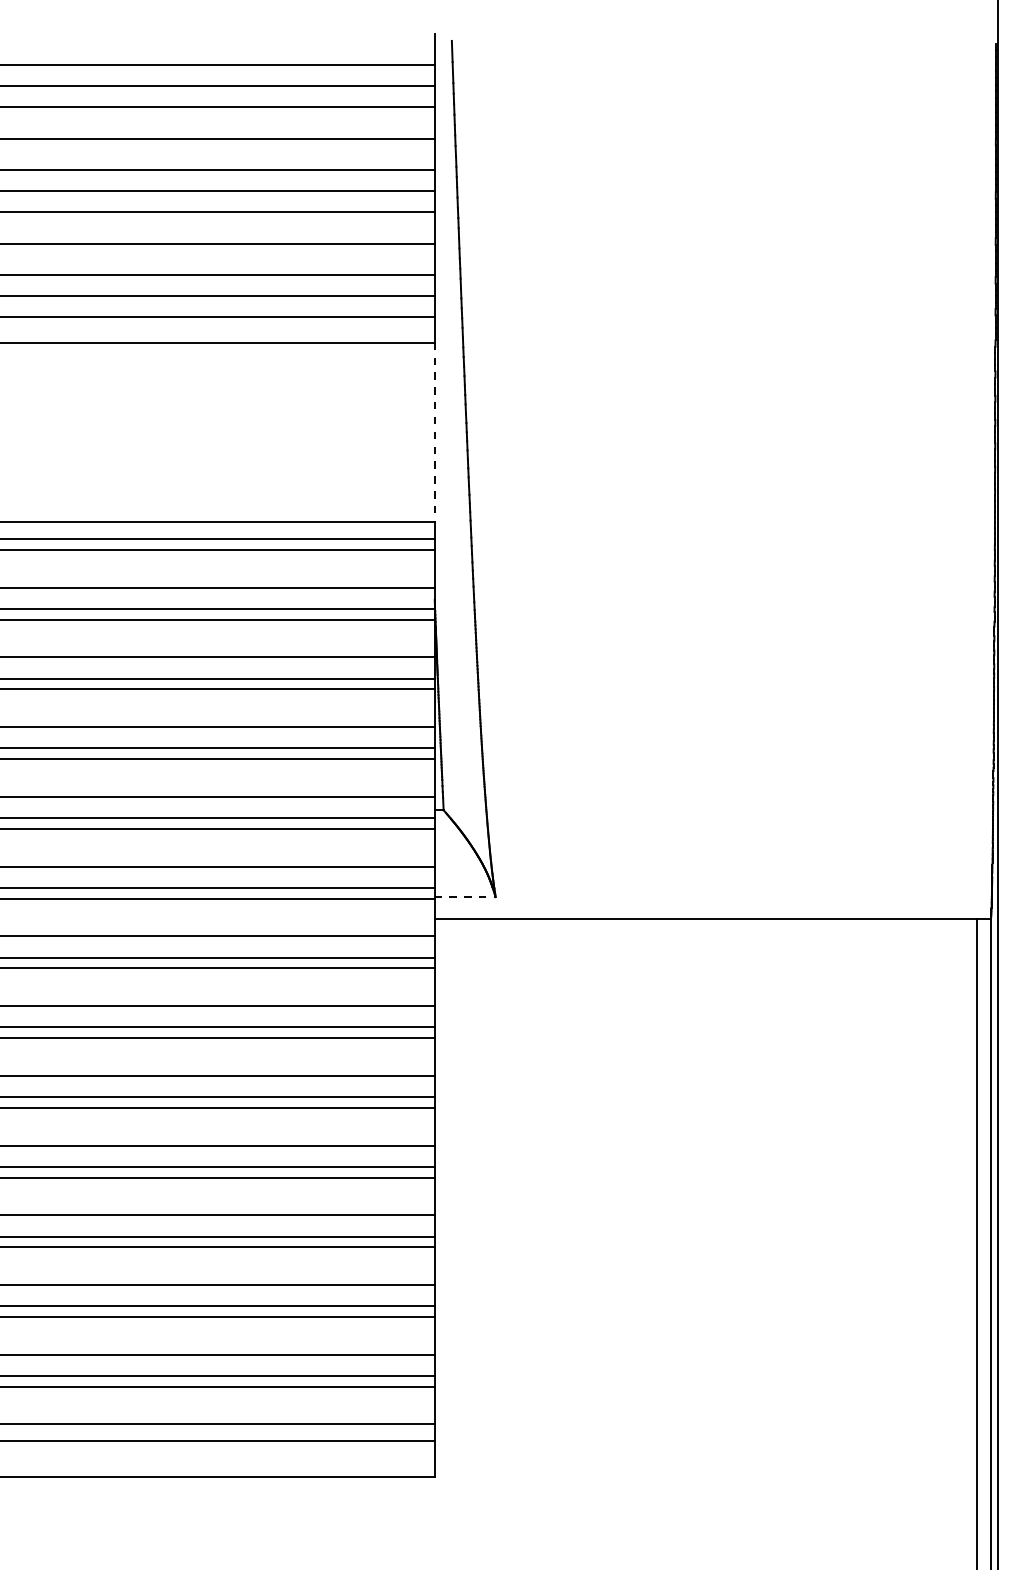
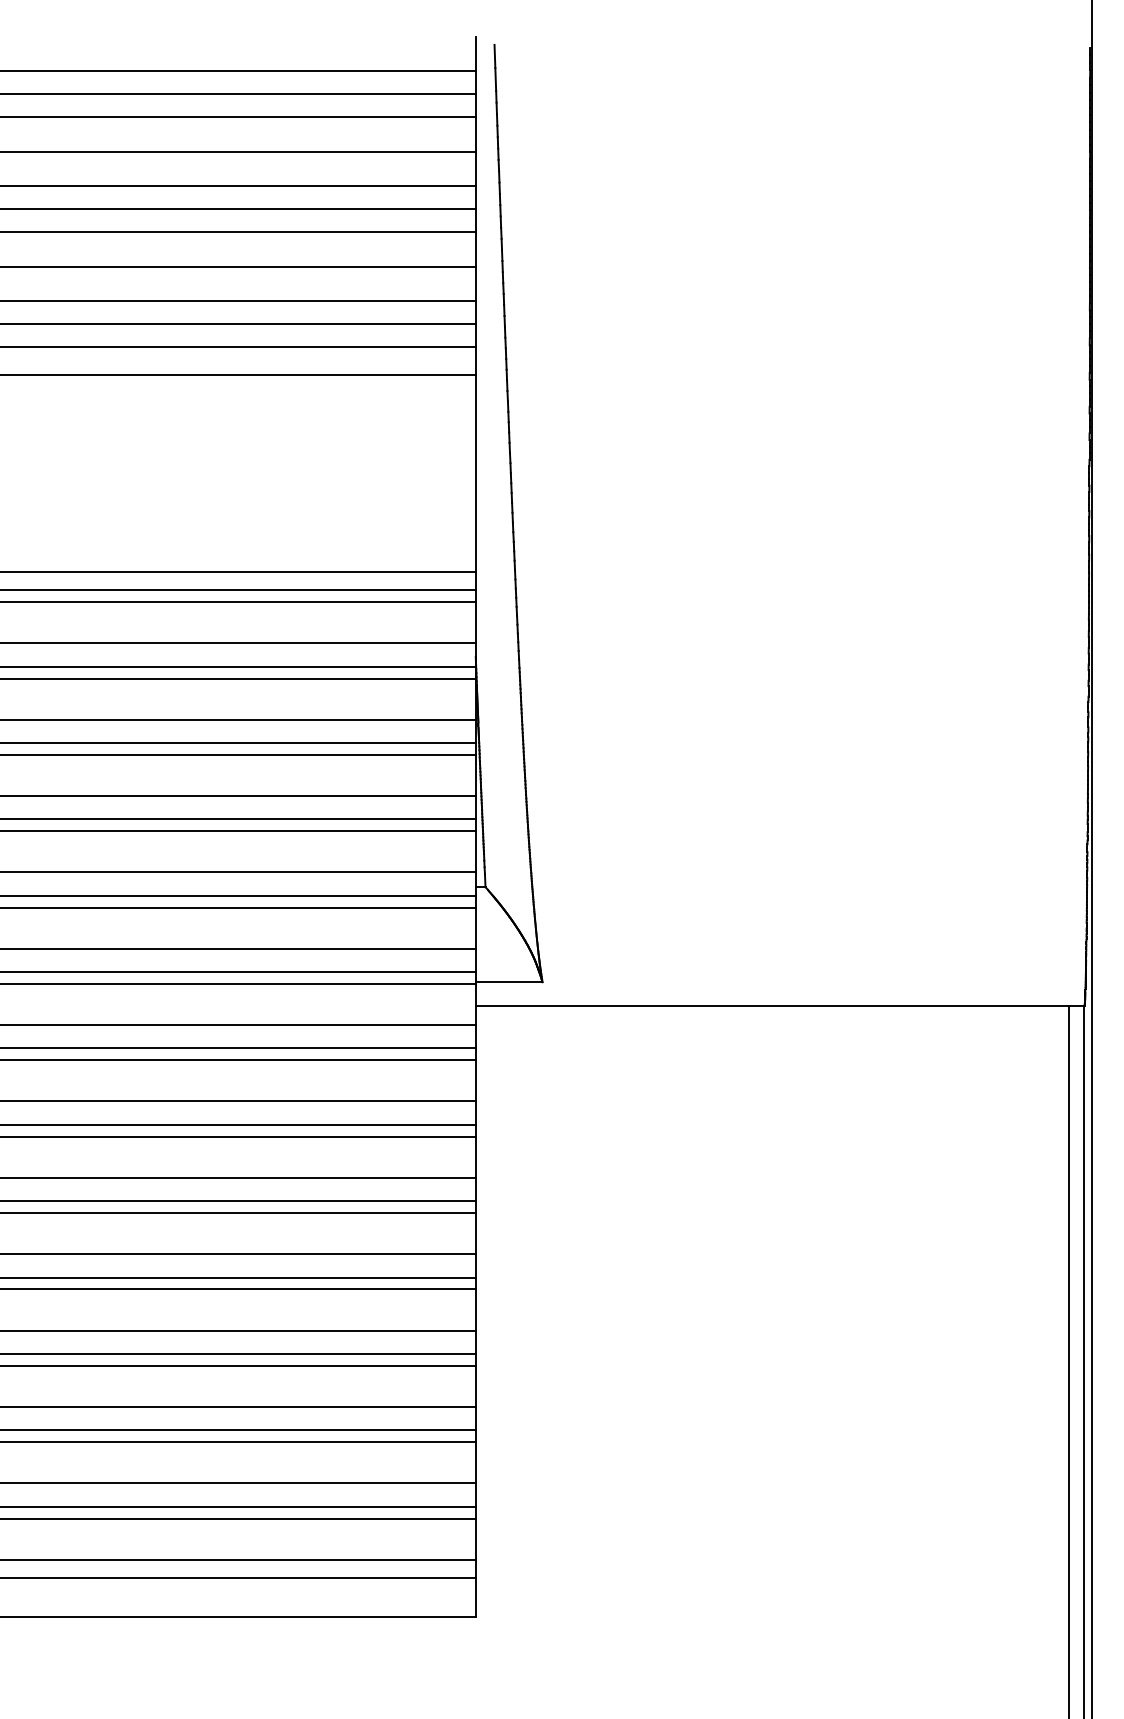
line: (434, 432) -> (475, 473), dashed -> solid
line: (465, 897) -> (509, 982), dashed -> solid

